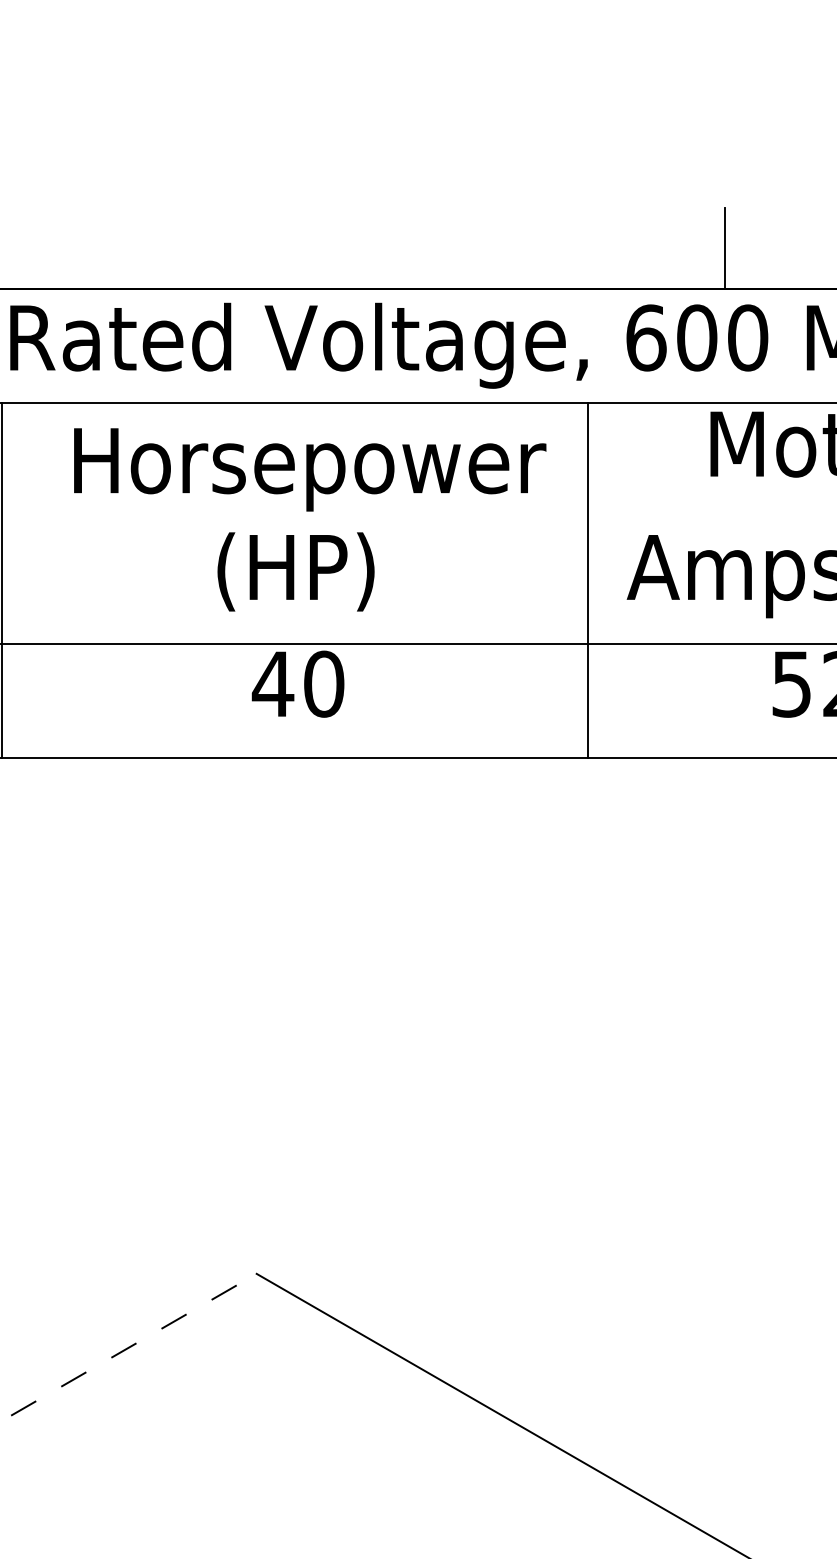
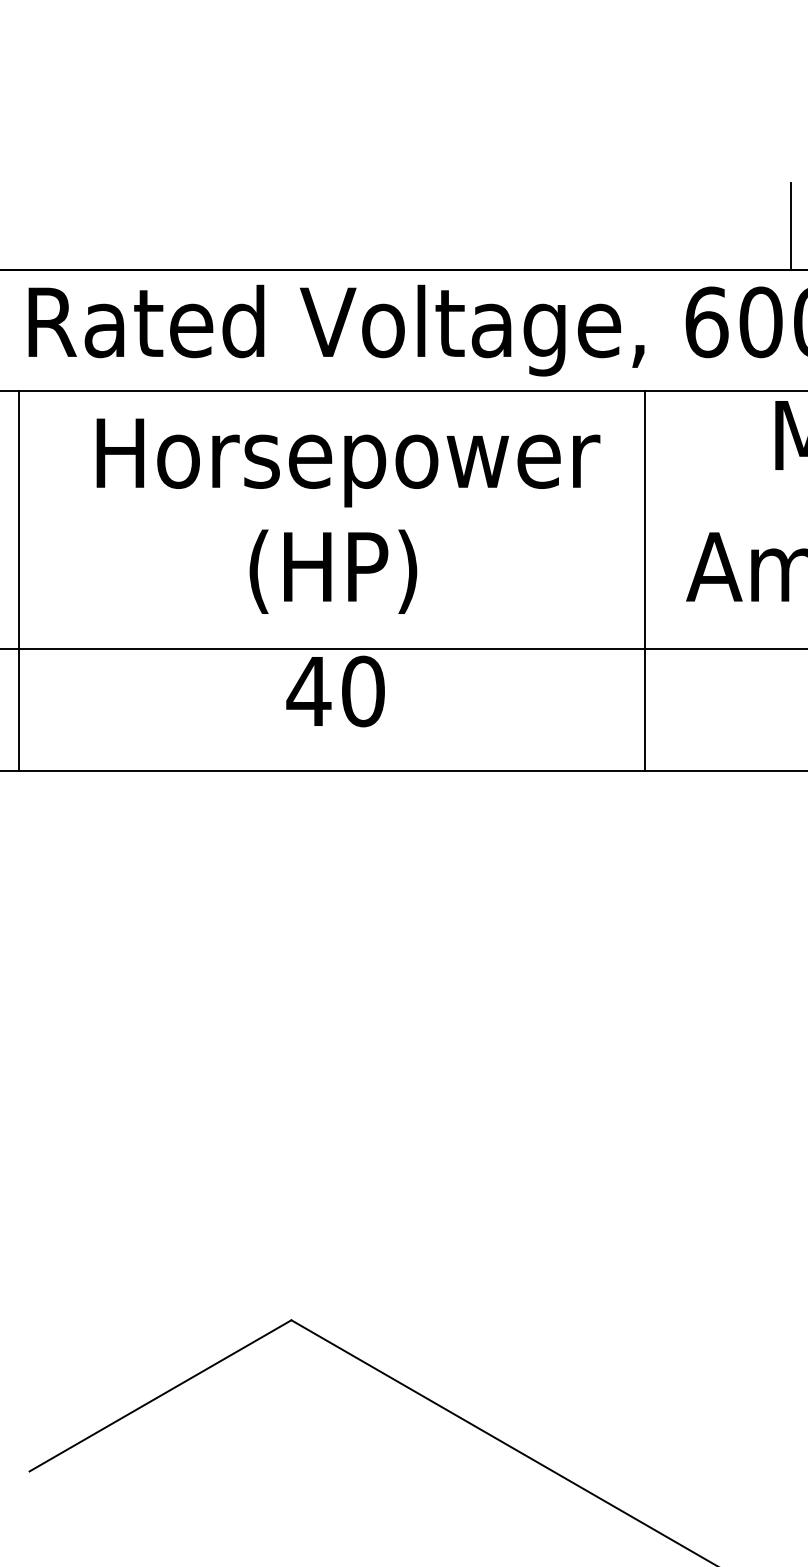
line: (133, 1344) -> (160, 1395), dashed -> solid

